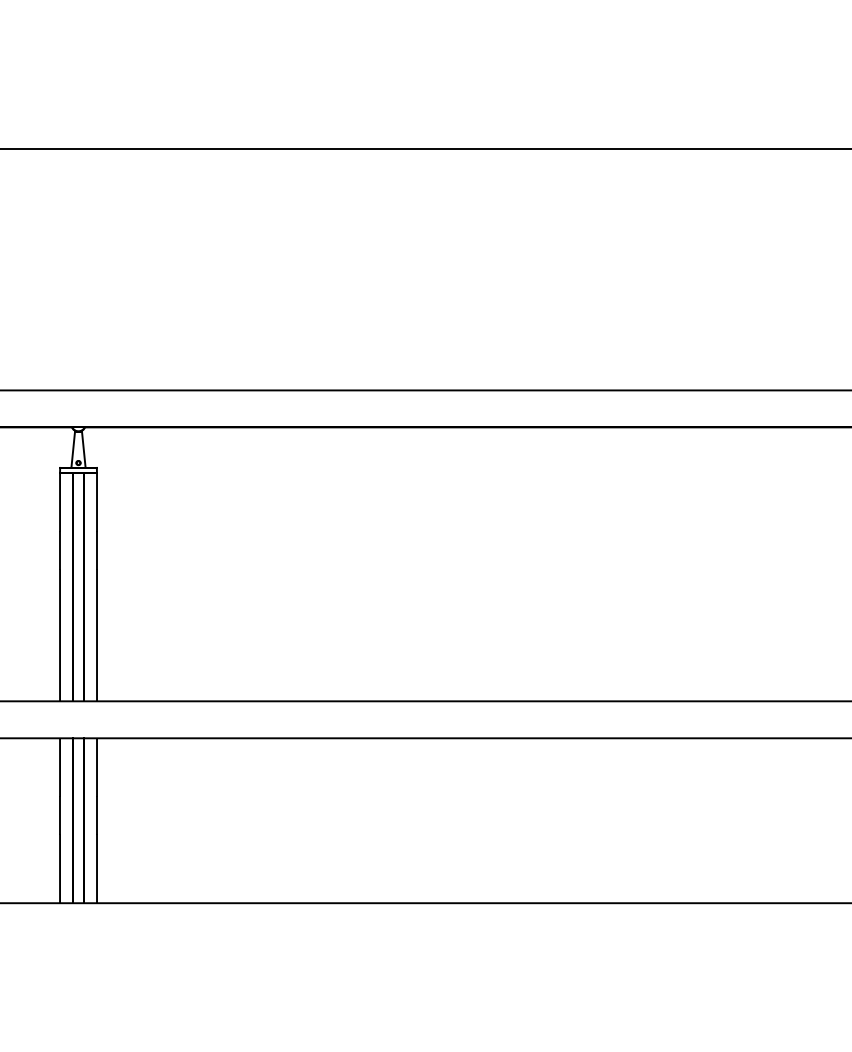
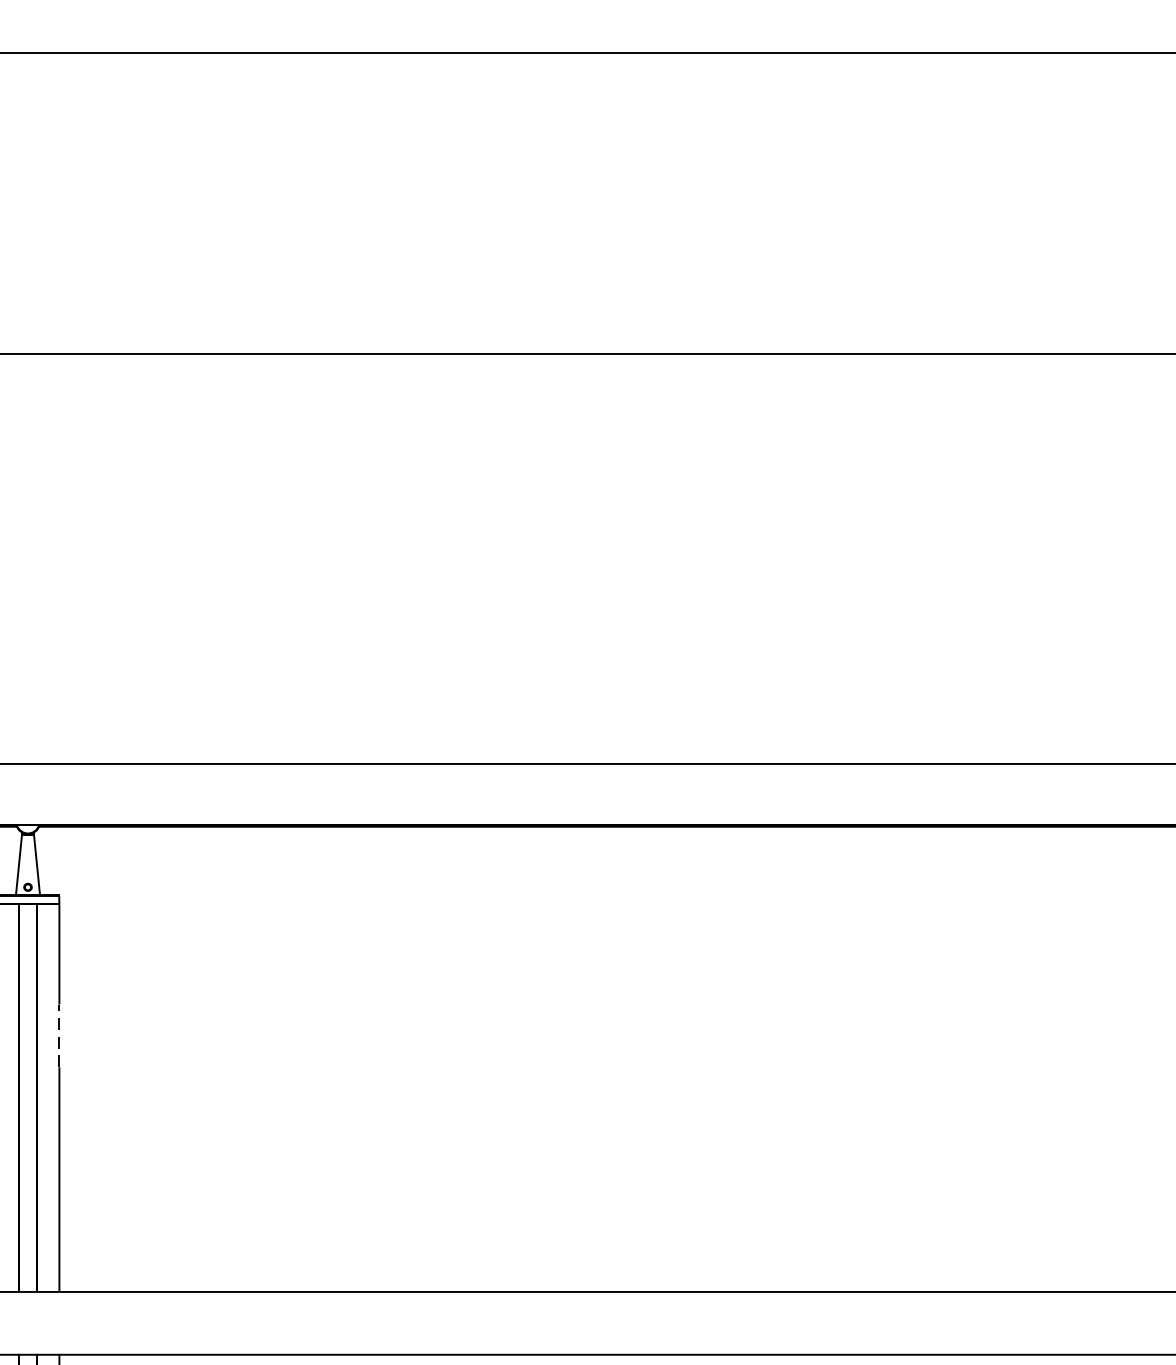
line: (97, 550) -> (60, 1035), solid -> dashed

